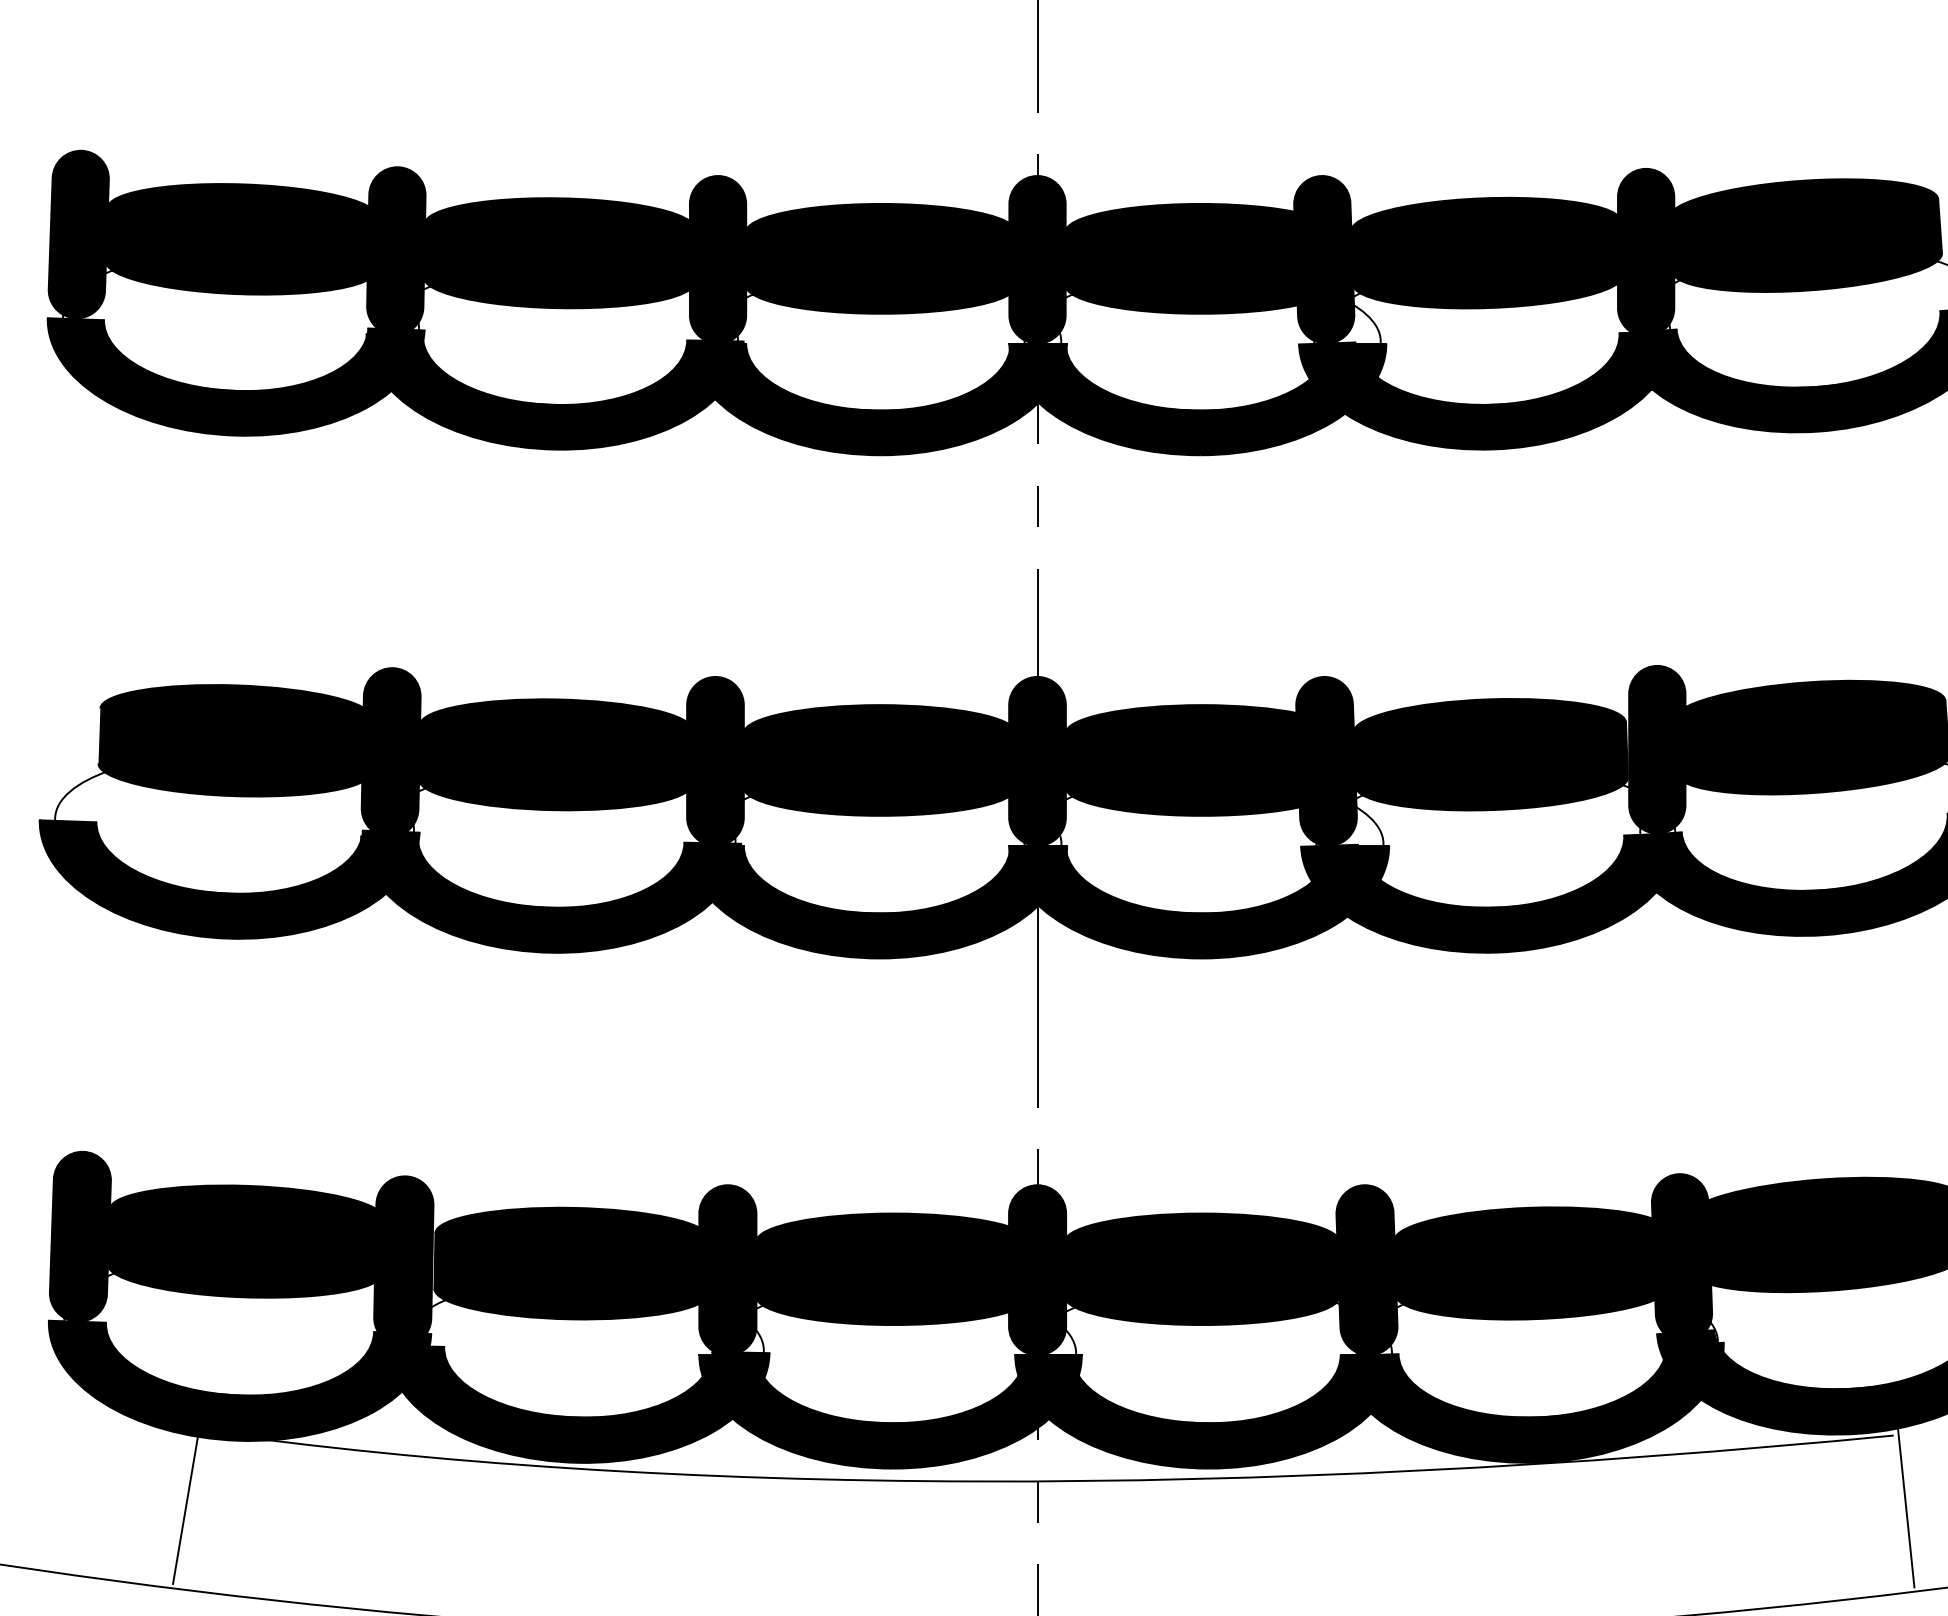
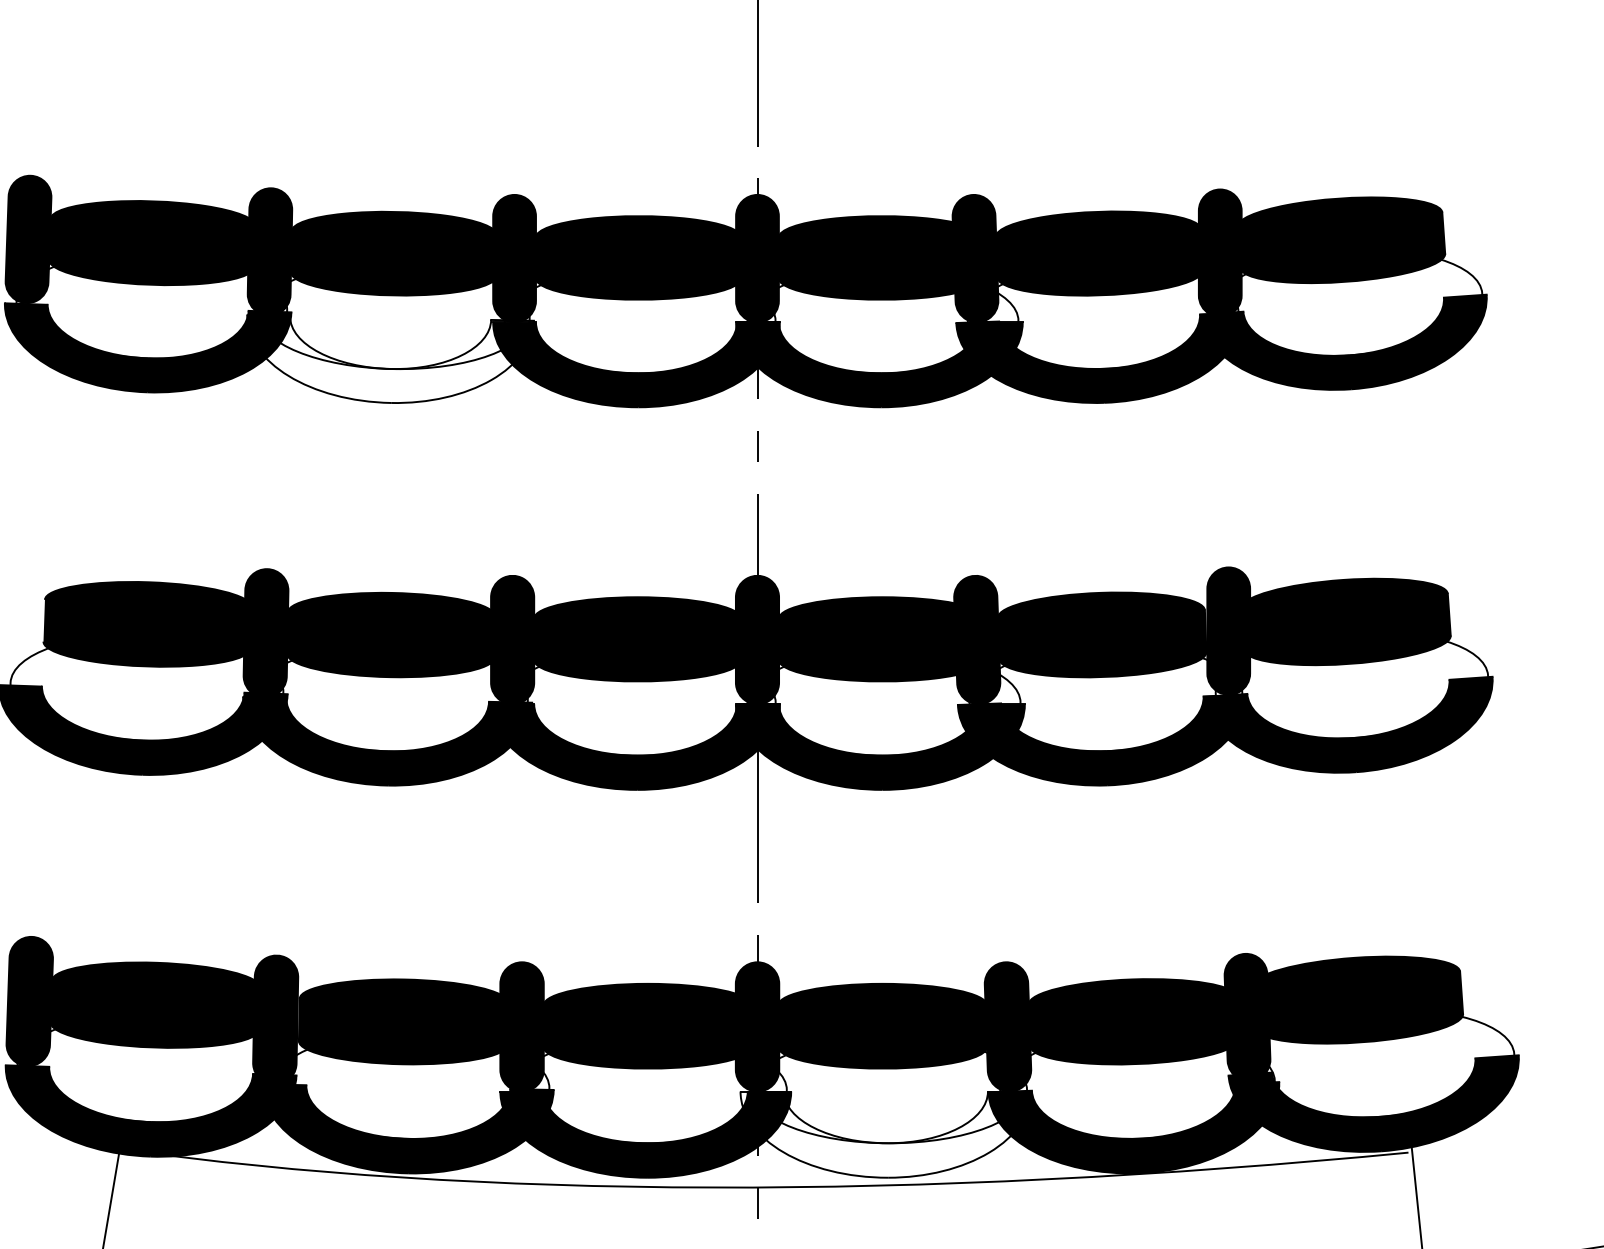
fill: (554, 391) -> (390, 358), removed
fill: (1205, 1411) -> (885, 1134), removed

